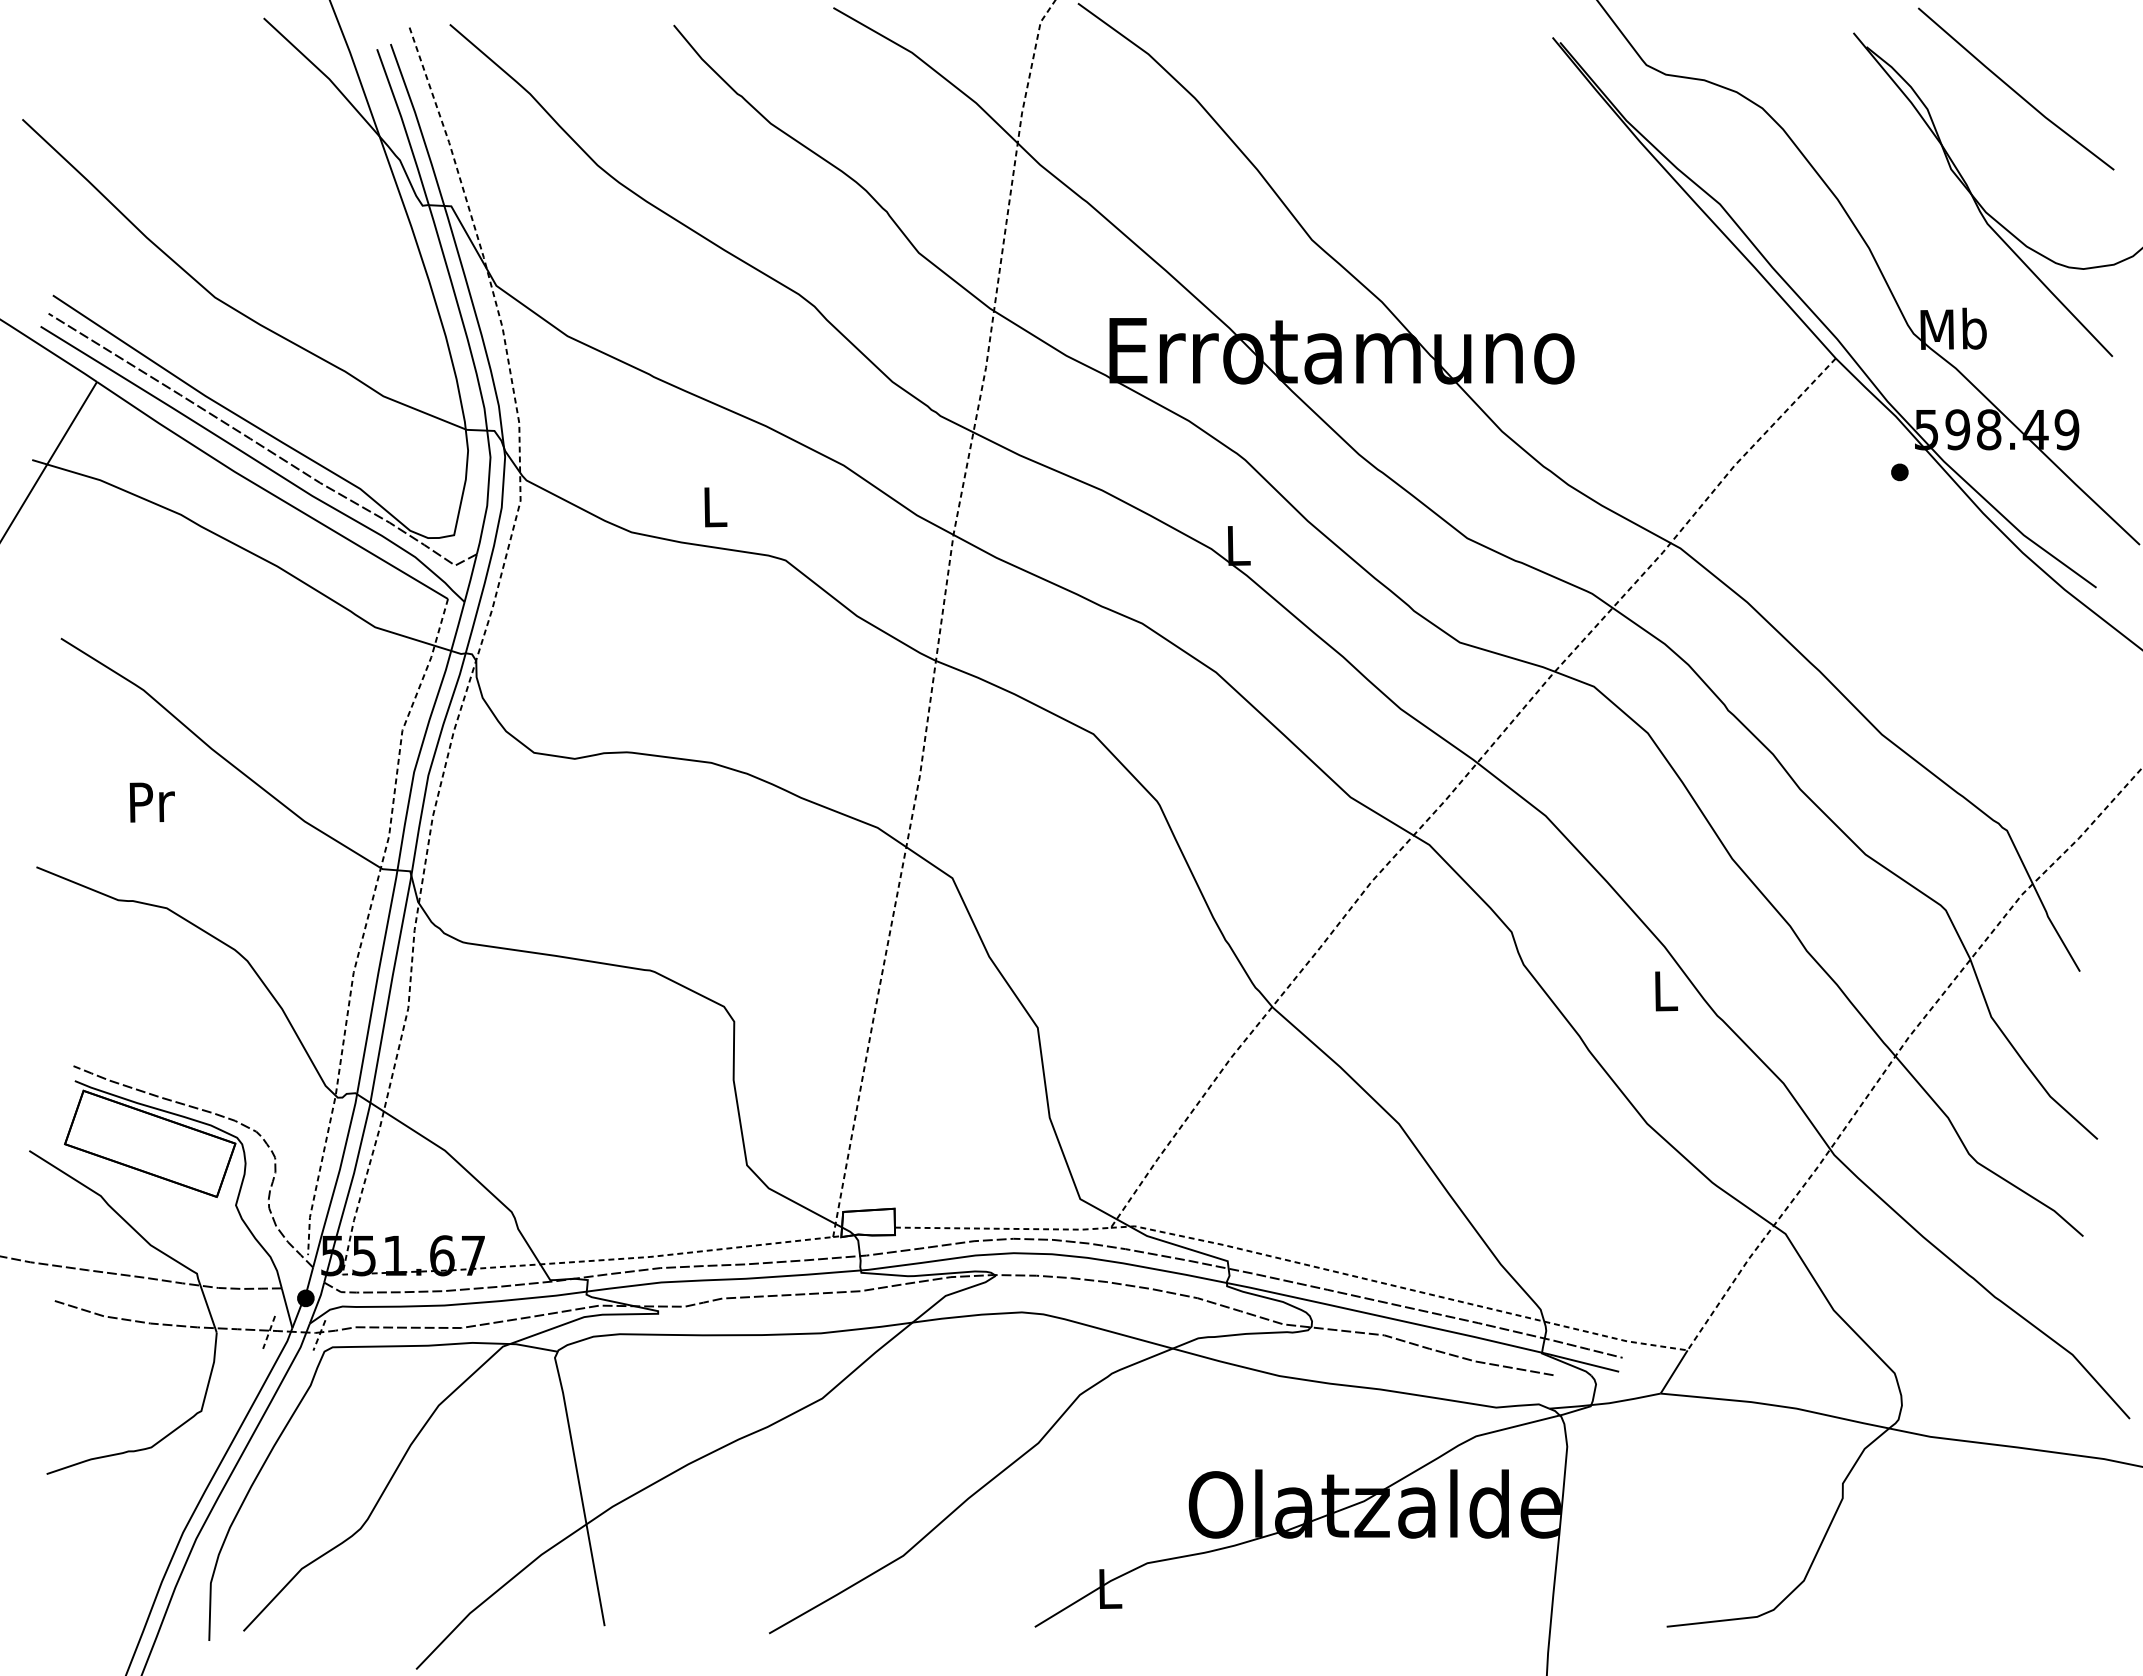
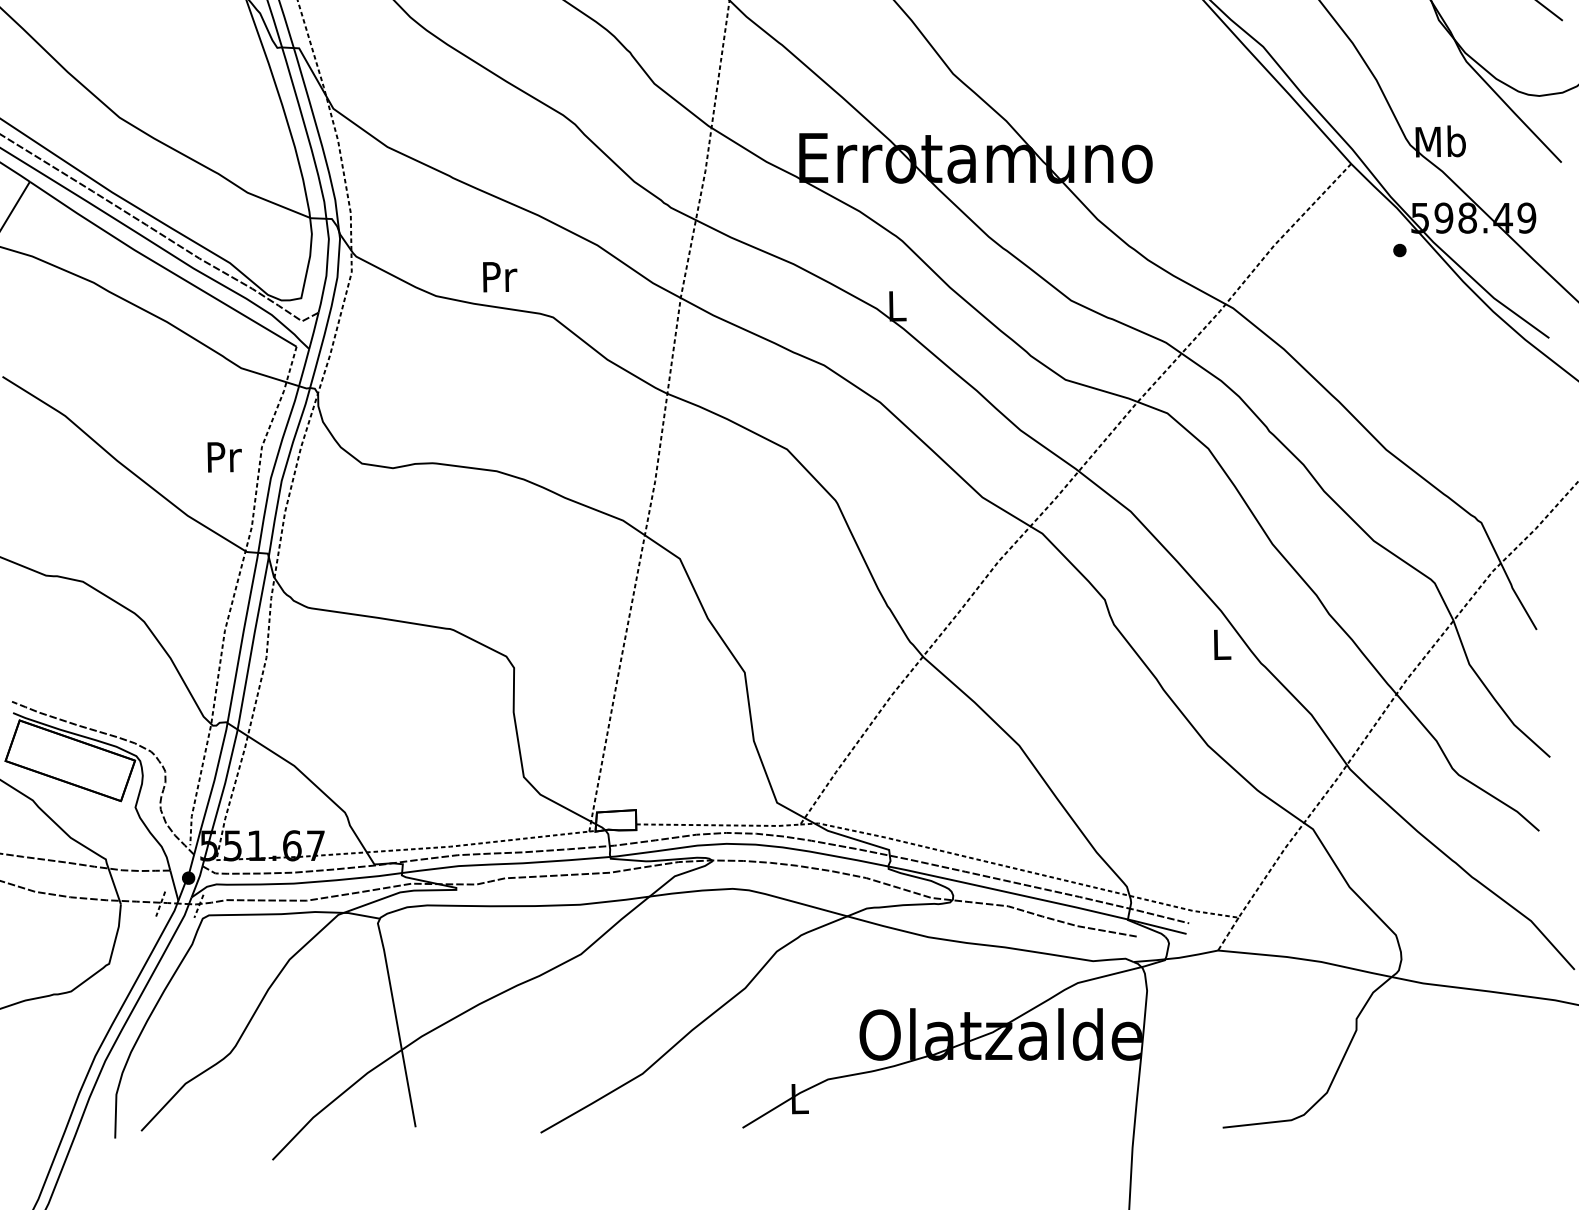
text: (715, 507) -> (499, 277), L -> Pr
text: (151, 802) -> (224, 457), moved
line: (1674, 1371) -> (1228, 933), solid -> dashed

